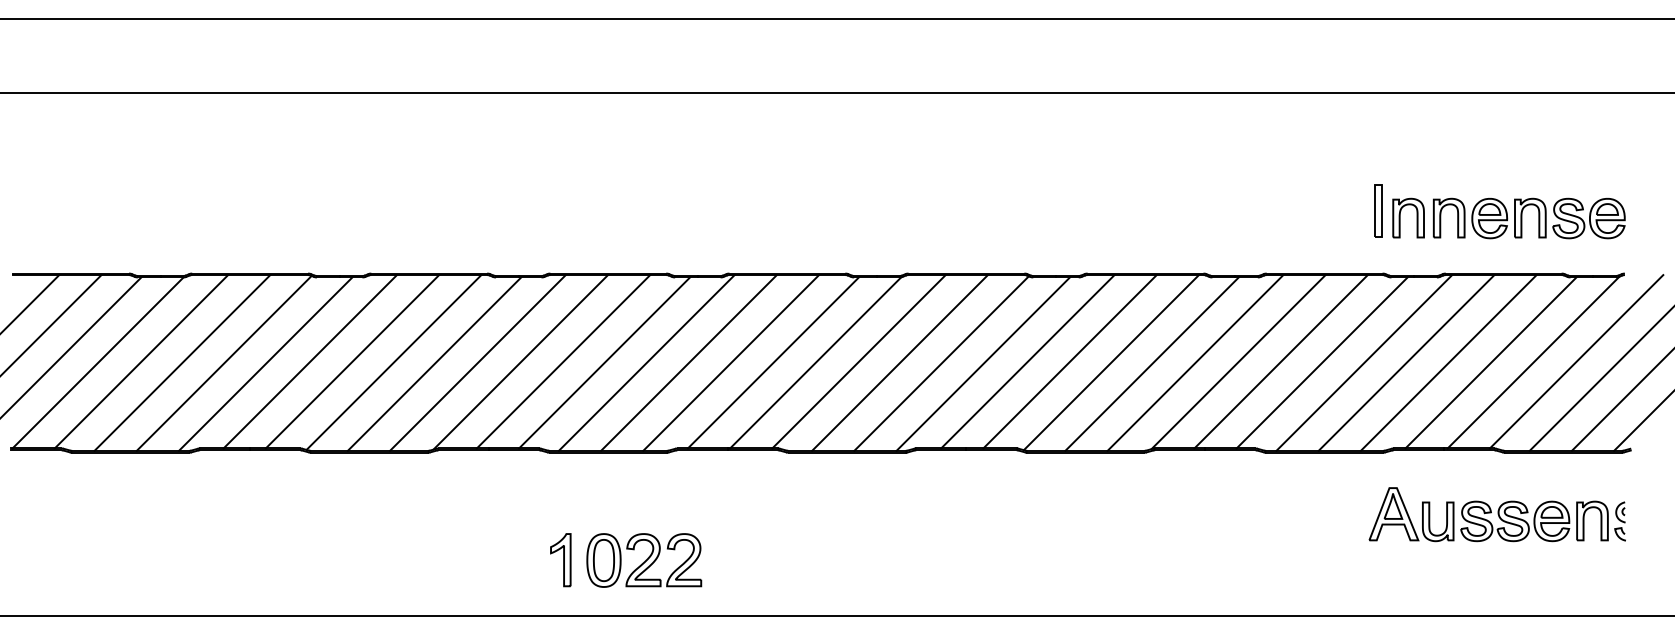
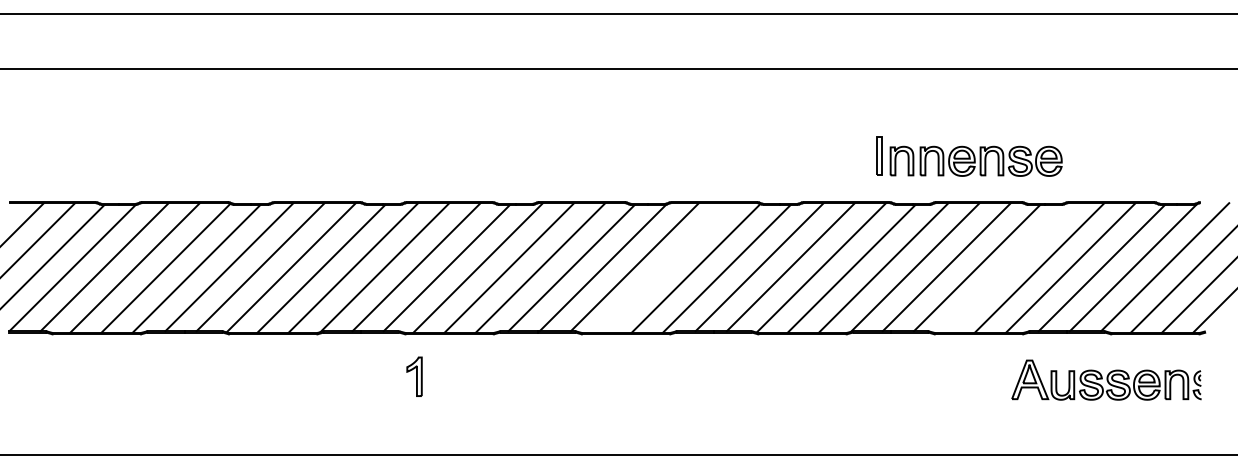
part: (1499, 211) -> (969, 156), moved
line: (900, 363) -> (665, 268), removed
line: (1364, 363) -> (1008, 268), removed
part: (560, 559) -> (414, 376), moved
part: (644, 559) -> (476, 413), removed

